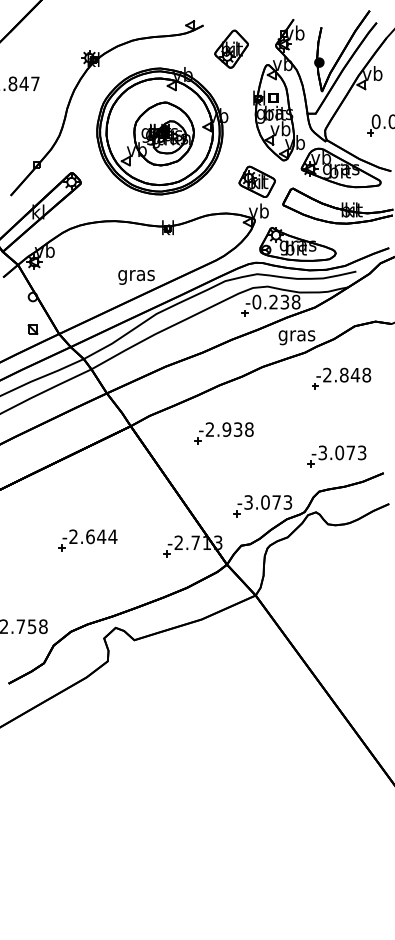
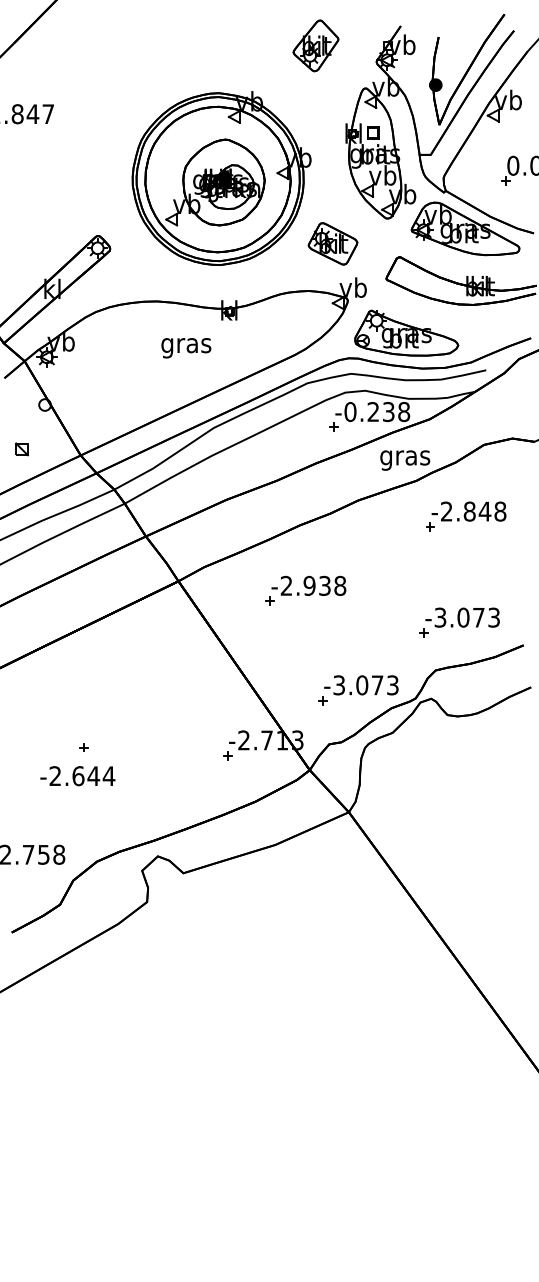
part: (231, 48) -> (315, 45), moved
part: (73, 94) -> (100, 128), removed
part: (256, 181) -> (332, 243), moved
text: (136, 277) -> (186, 348), moved
part: (32, 329) -> (21, 449), moved
text: (89, 537) -> (77, 776), moved

